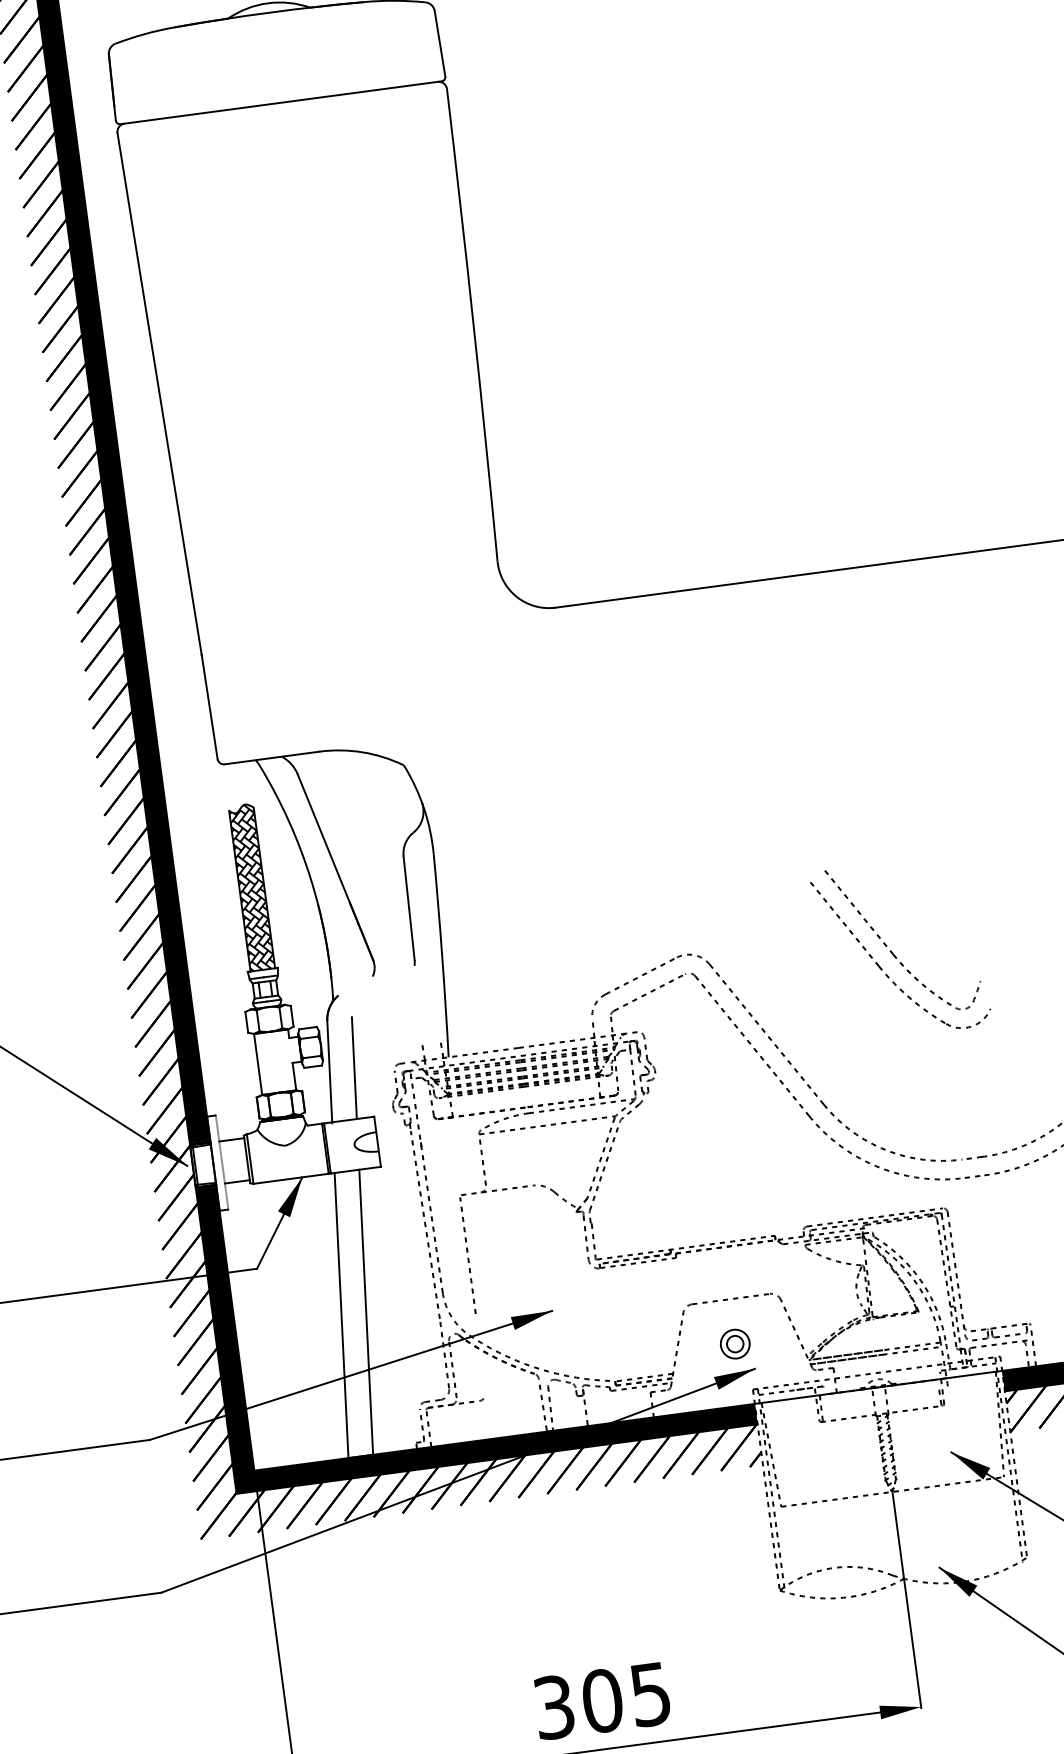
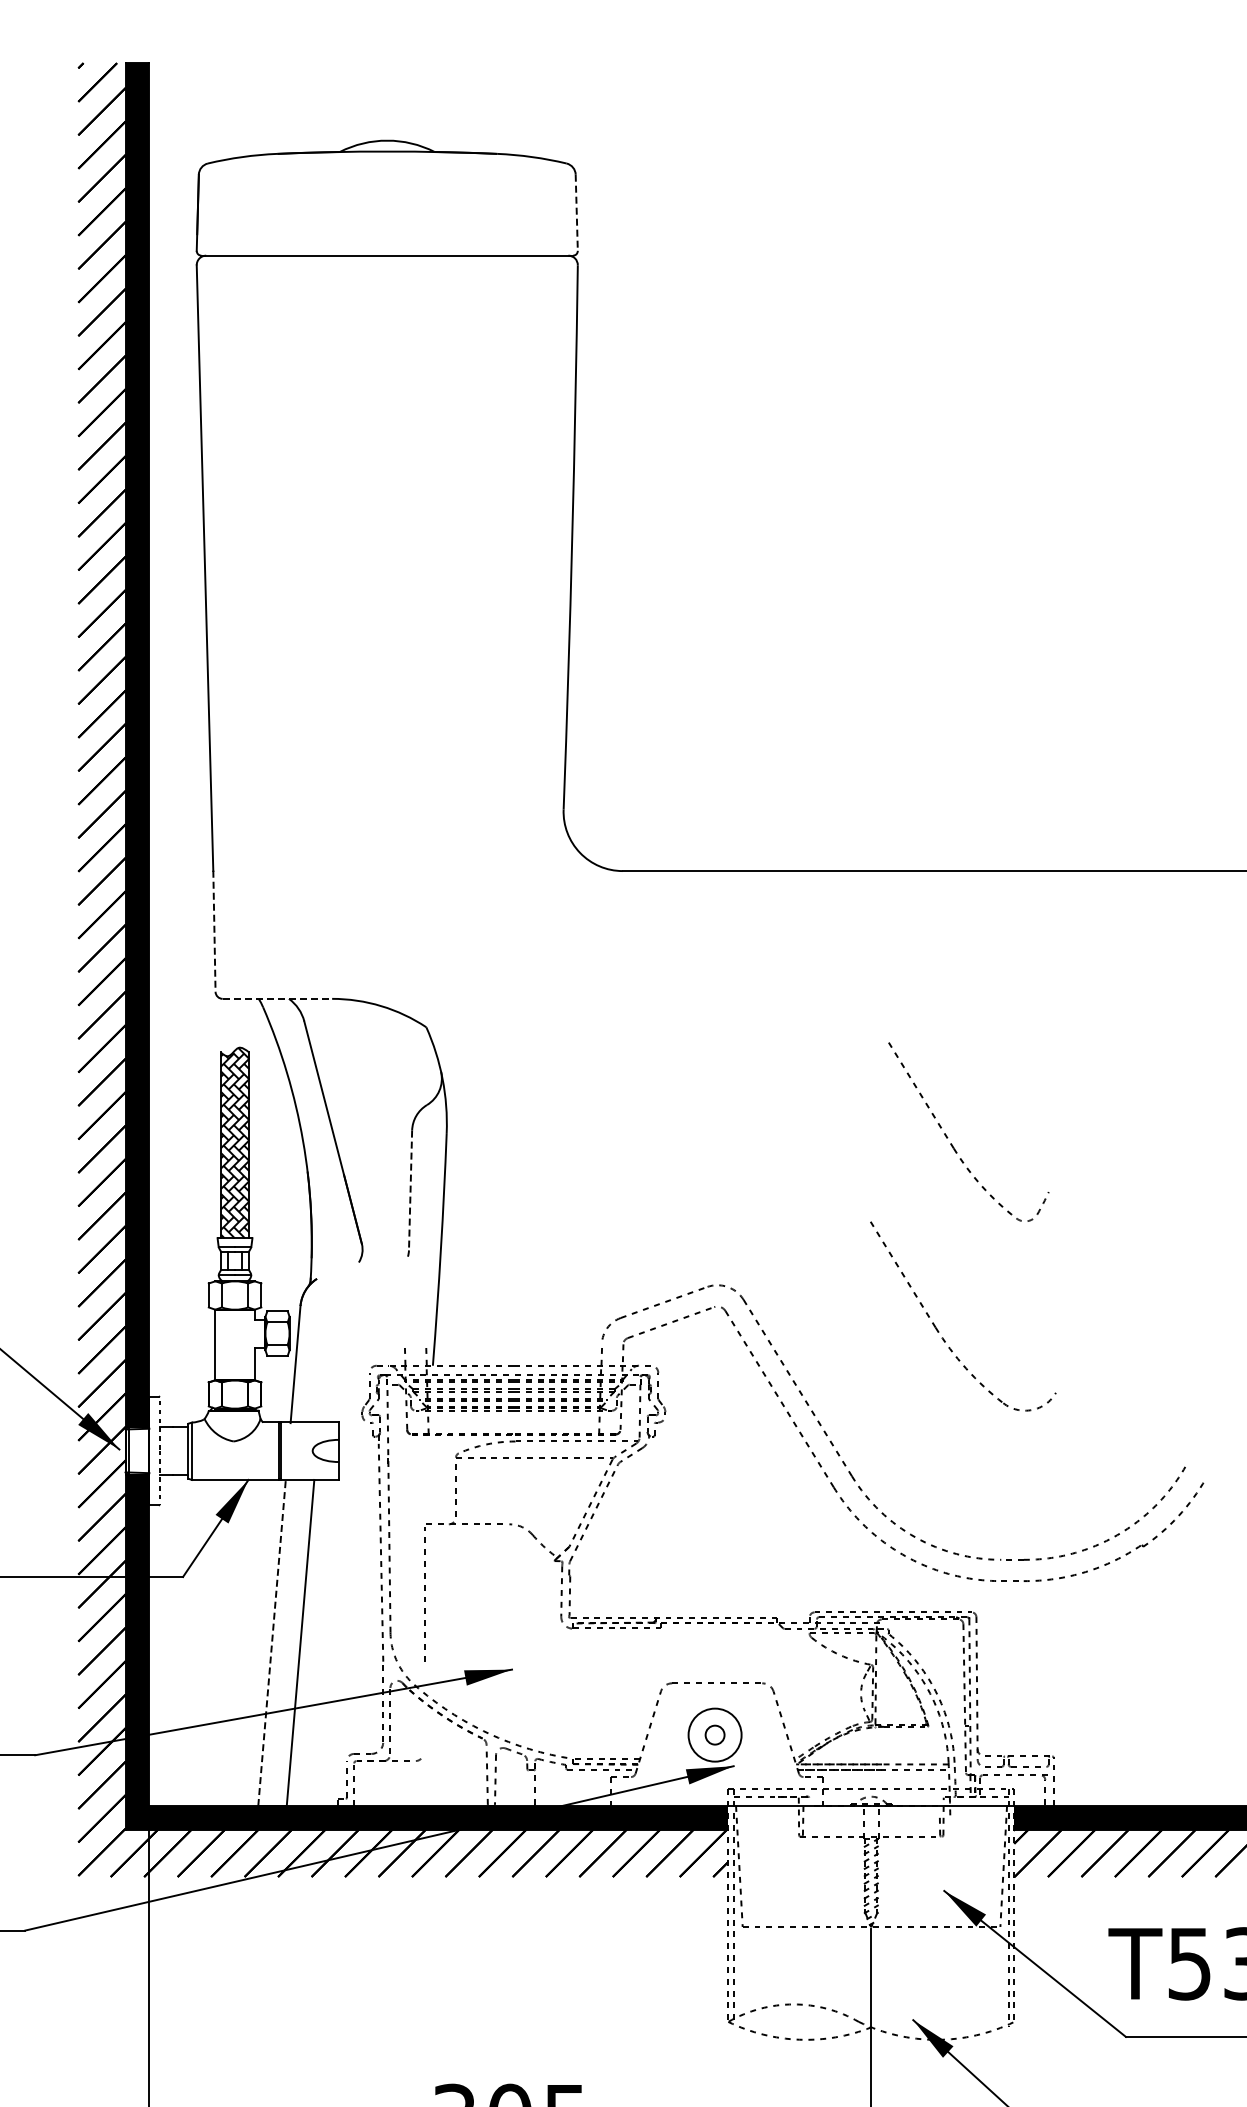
line: (439, 44) -> (576, 213), solid -> dashed
line: (209, 707) -> (214, 931), solid -> dashed
line: (271, 757) -> (277, 998), solid -> dashed
line: (409, 908) -> (410, 1190), solid -> dashed
part: (892, 952) -> (953, 1145), moved
line: (354, 1067) -> (324, 1363), removed
line: (341, 1315) -> (272, 1642), solid -> dashed
circle: (734, 1343) -> (714, 1734), size x1.6

